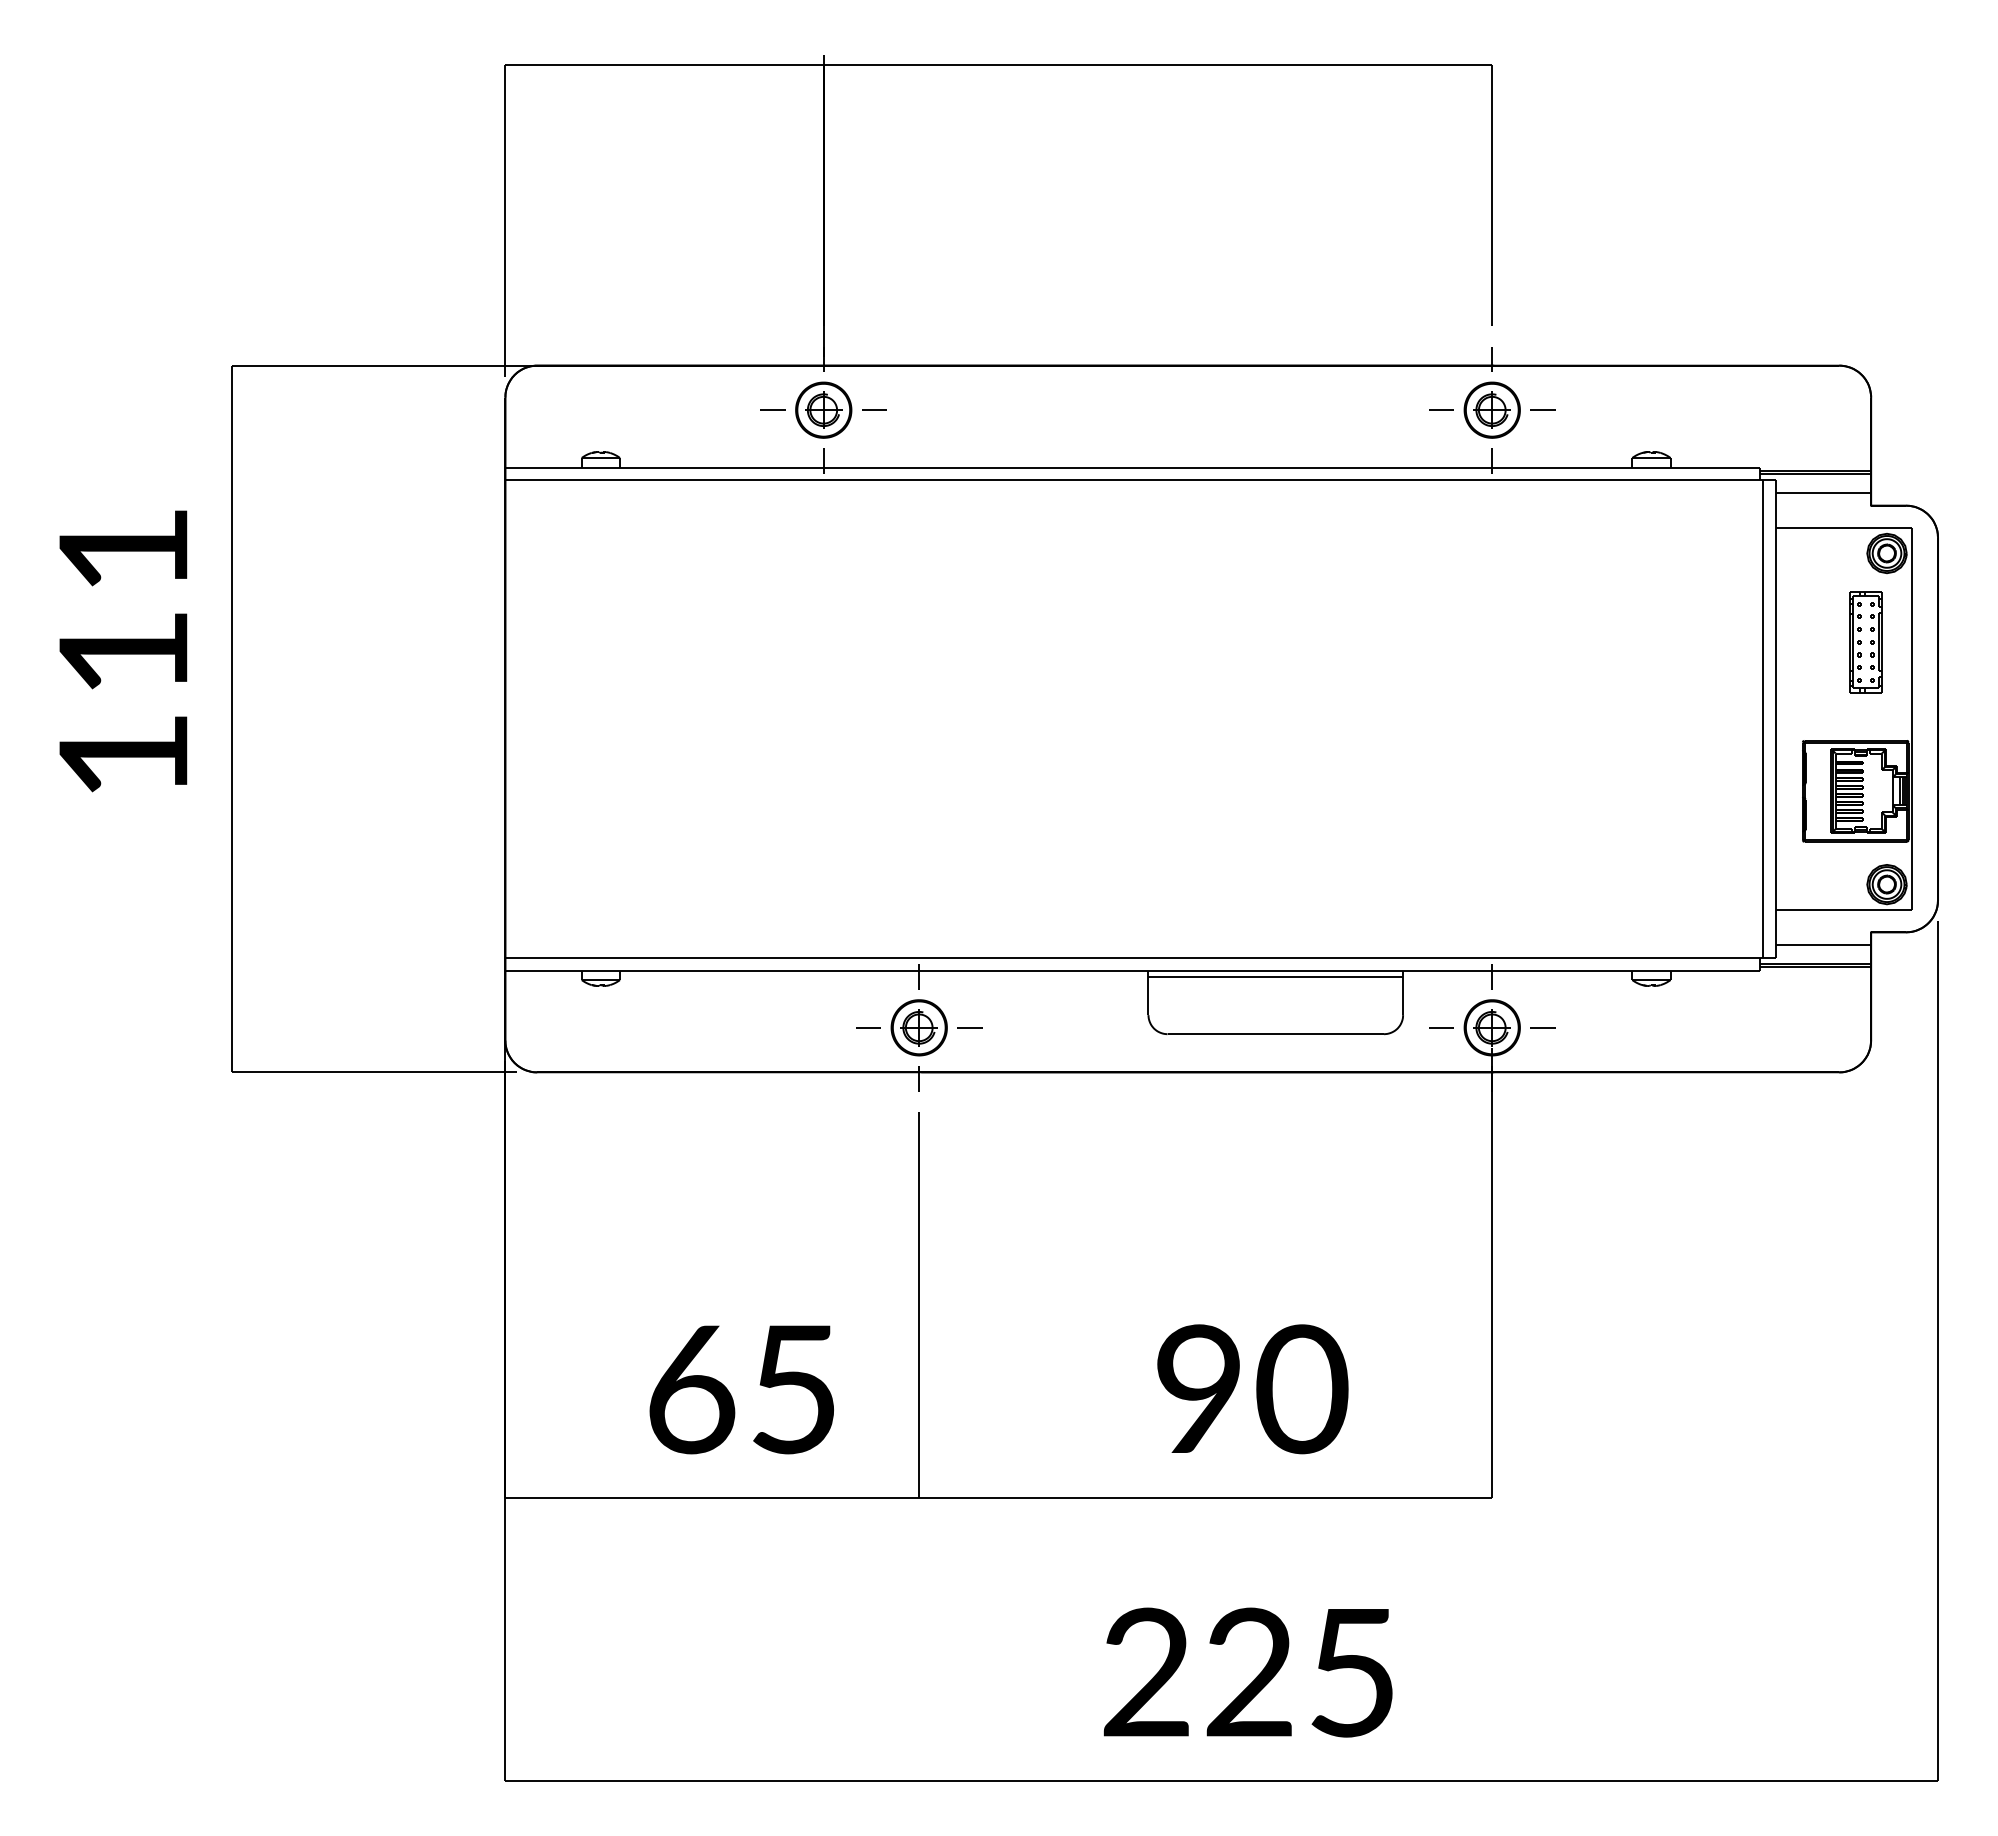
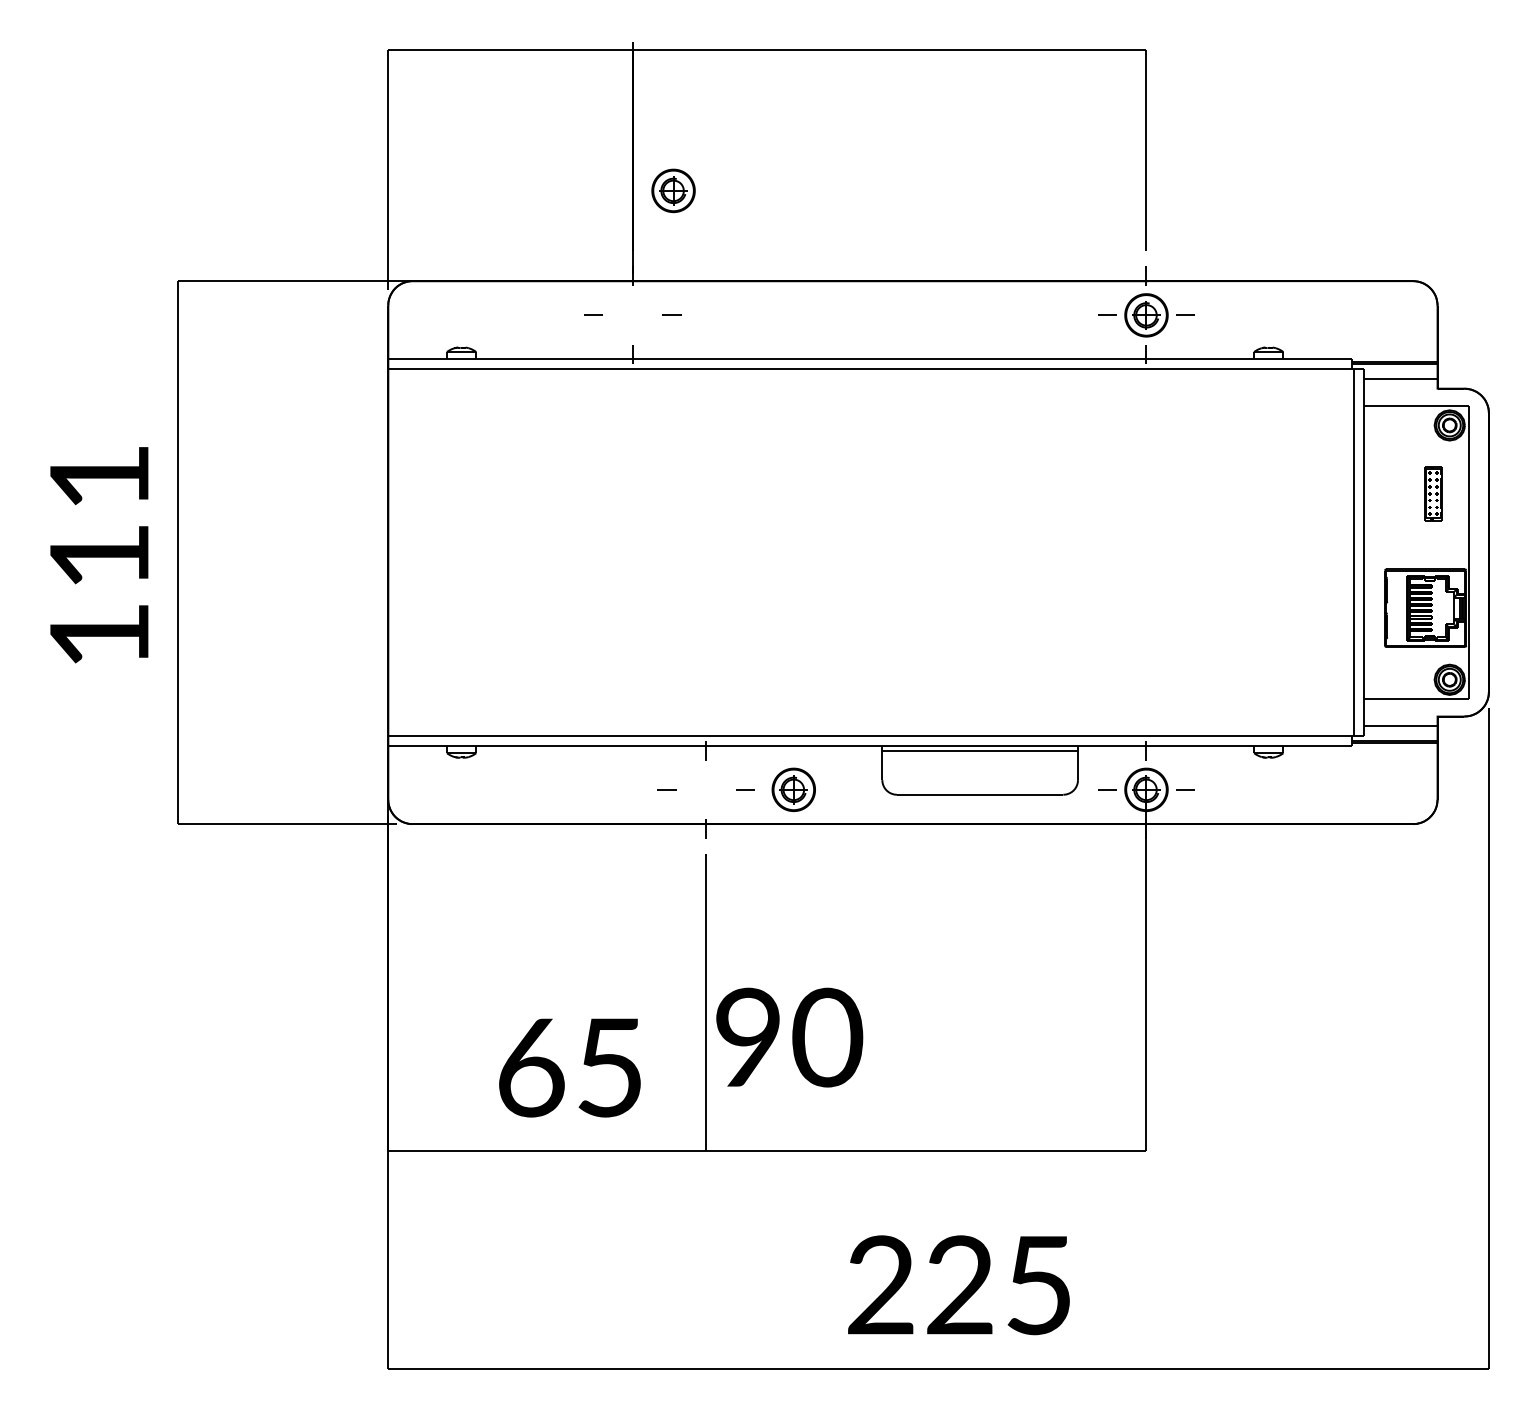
part: (823, 409) -> (673, 190), moved
part: (1865, 642) -> (1433, 493), size x0.7
text: (123, 651) -> (99, 555), moved
part: (918, 1027) -> (793, 789), moved
text: (1252, 1389) -> (789, 1037), moved

